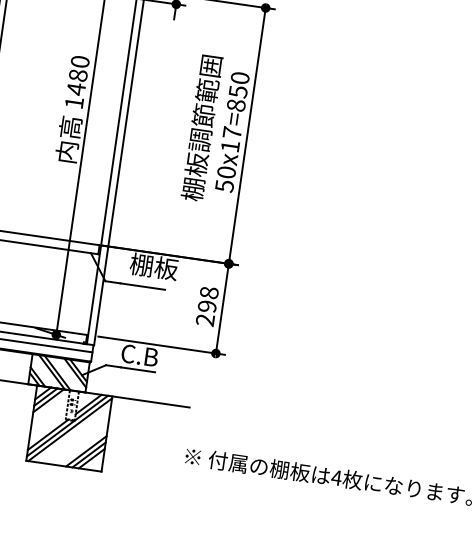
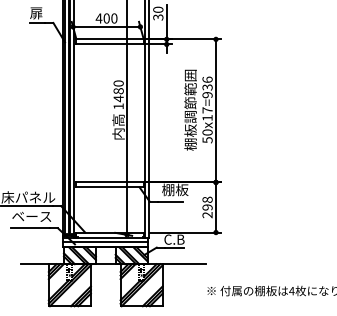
text: (238, 91) -> (207, 87), 50x17=850 -> 50x17=936

